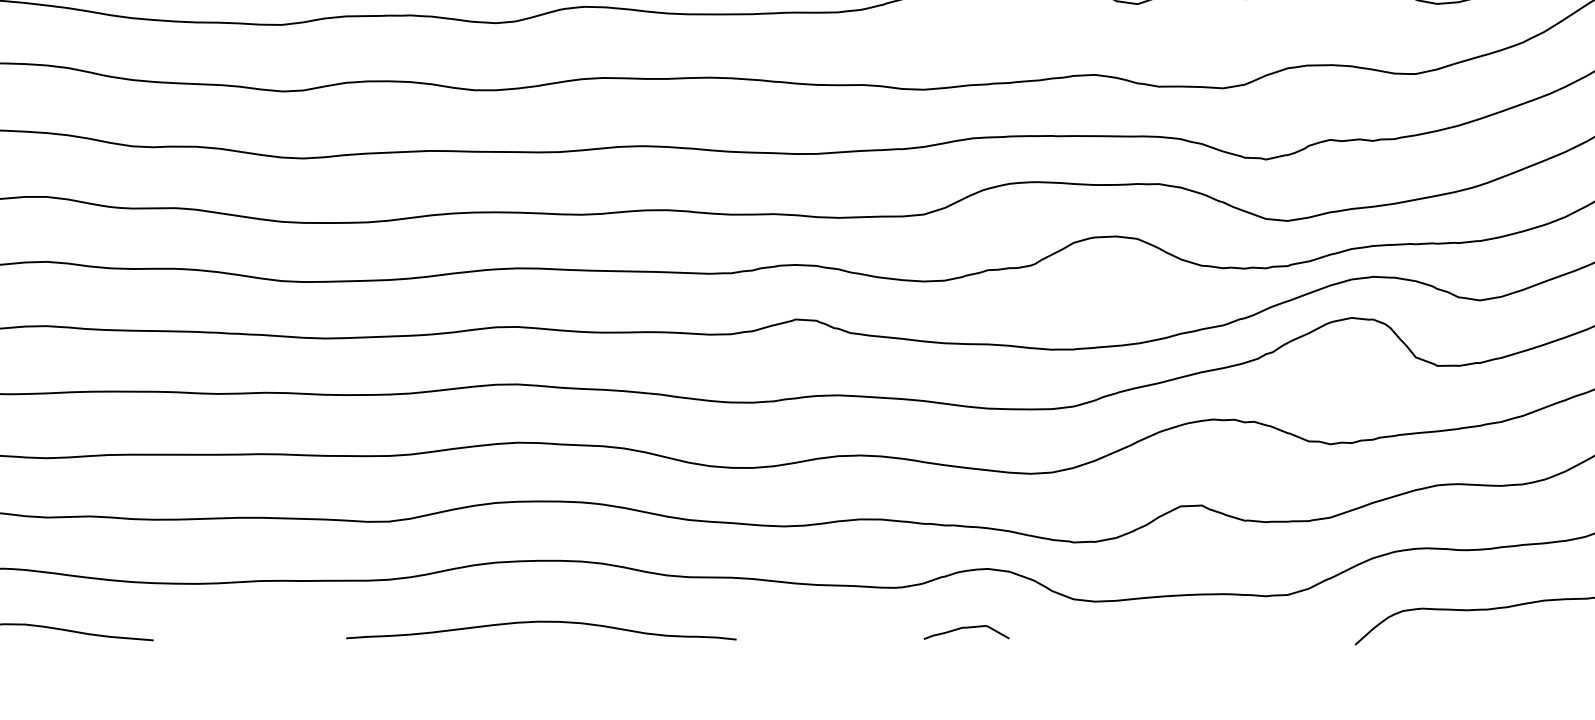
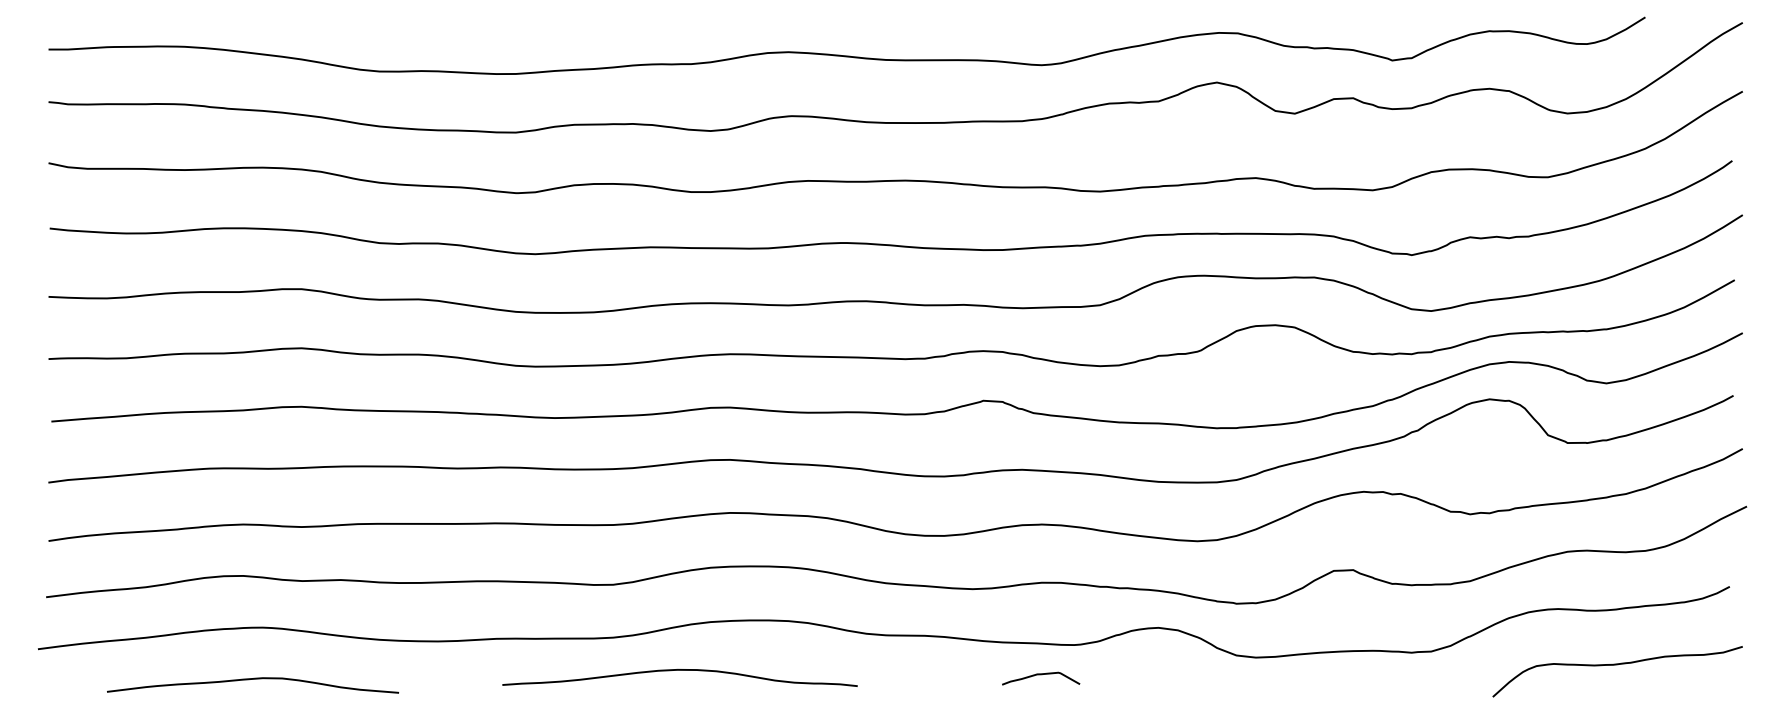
curve: (540, 622) -> (679, 670), moved
curve: (967, 628) -> (1041, 675), moved

